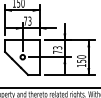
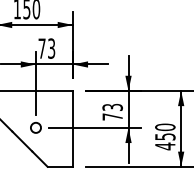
text: (81, 65) -> (165, 146), 150 -> 450

